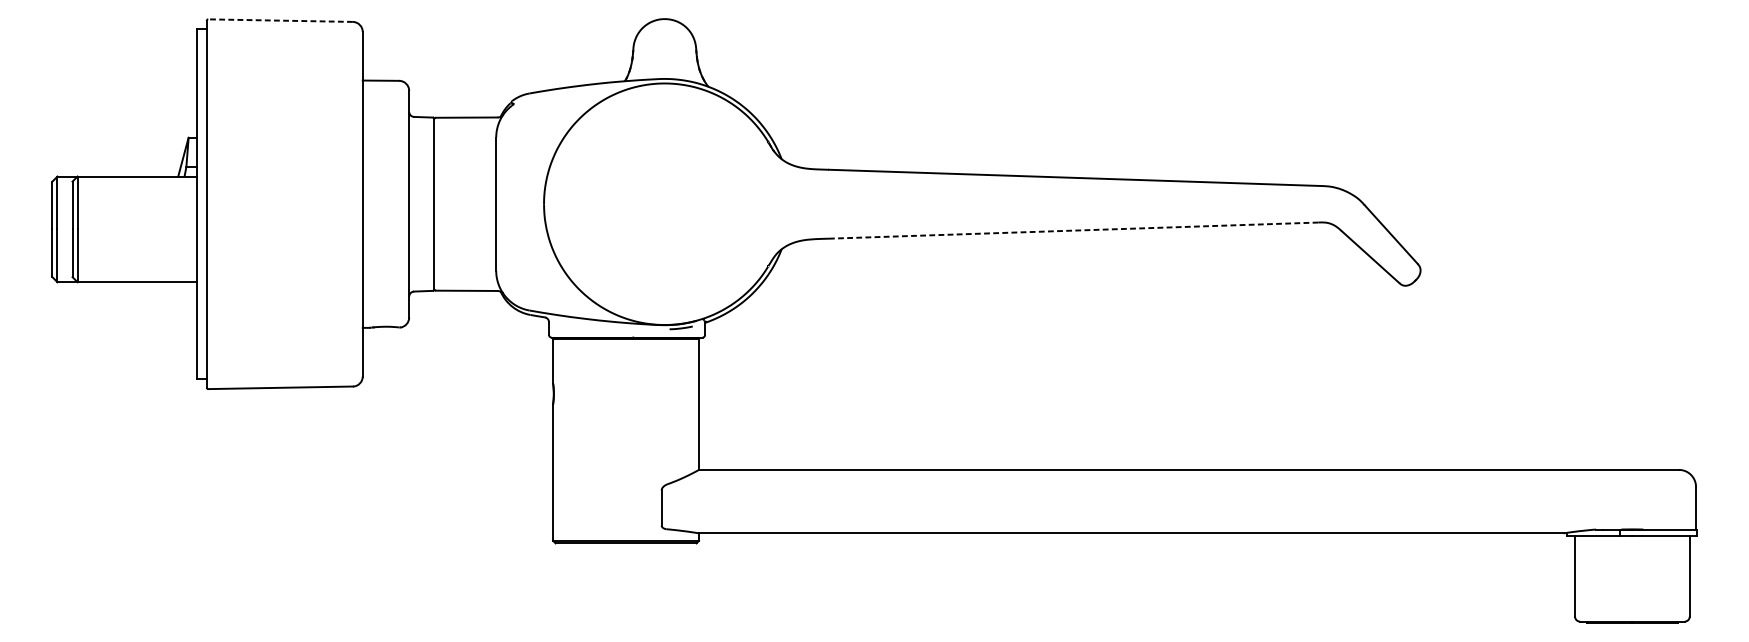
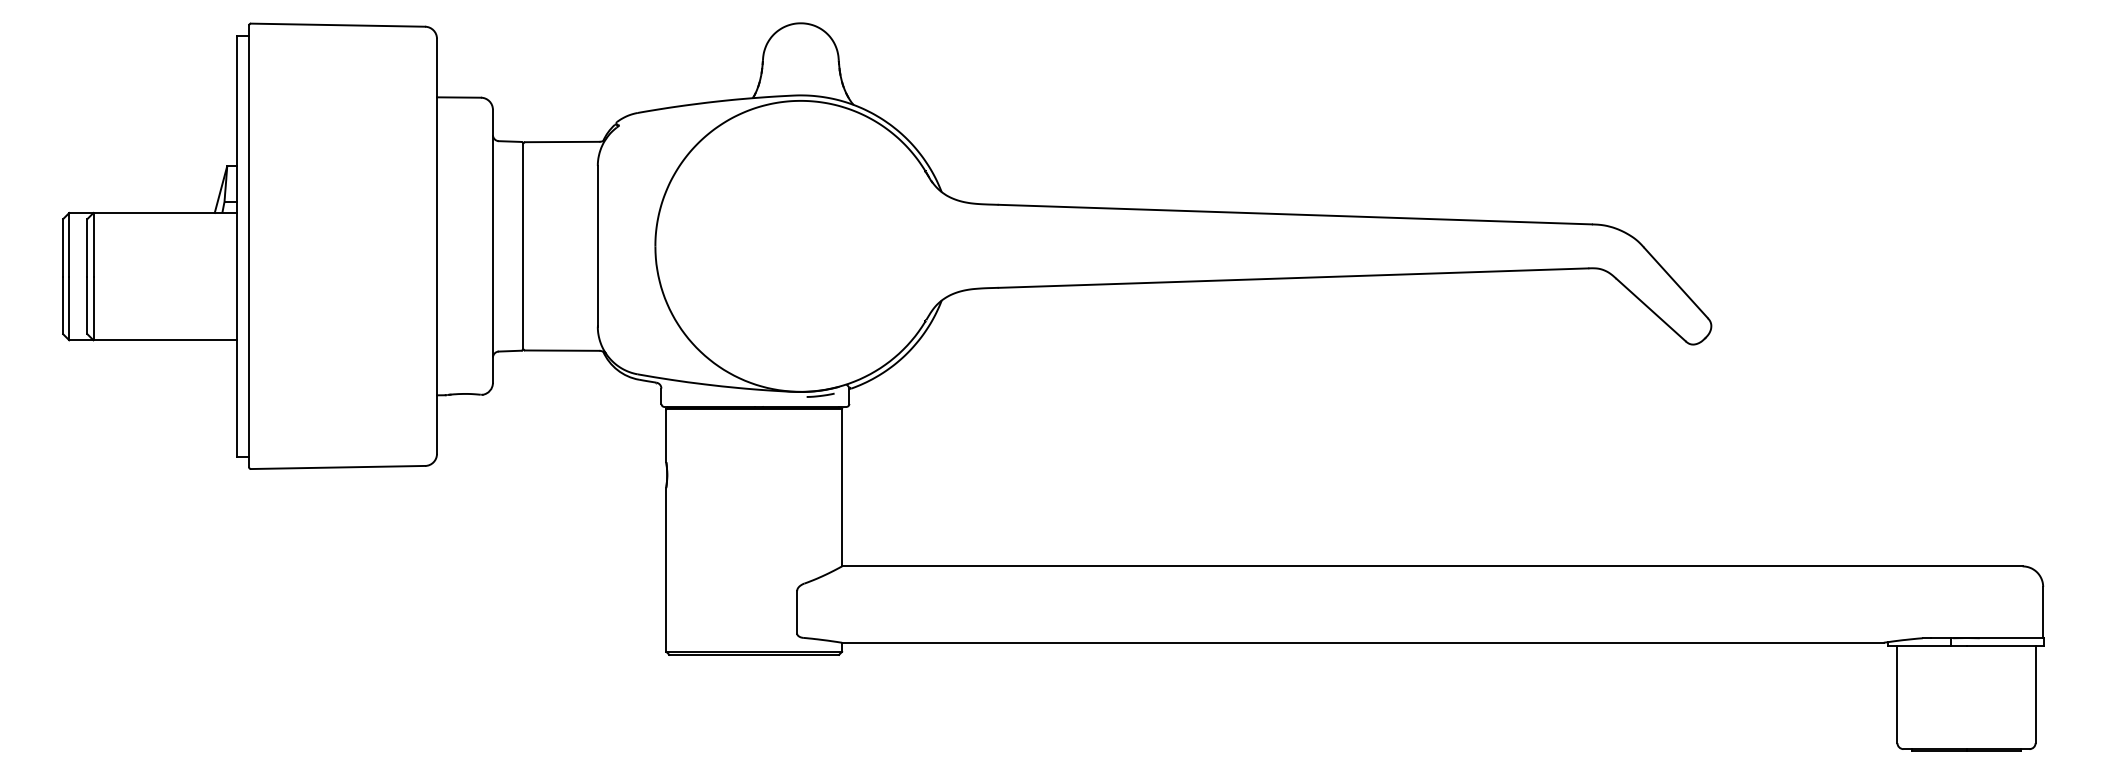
line: (280, 20) -> (337, 25), dashed -> solid
line: (1073, 230) -> (1293, 278), dashed -> solid

